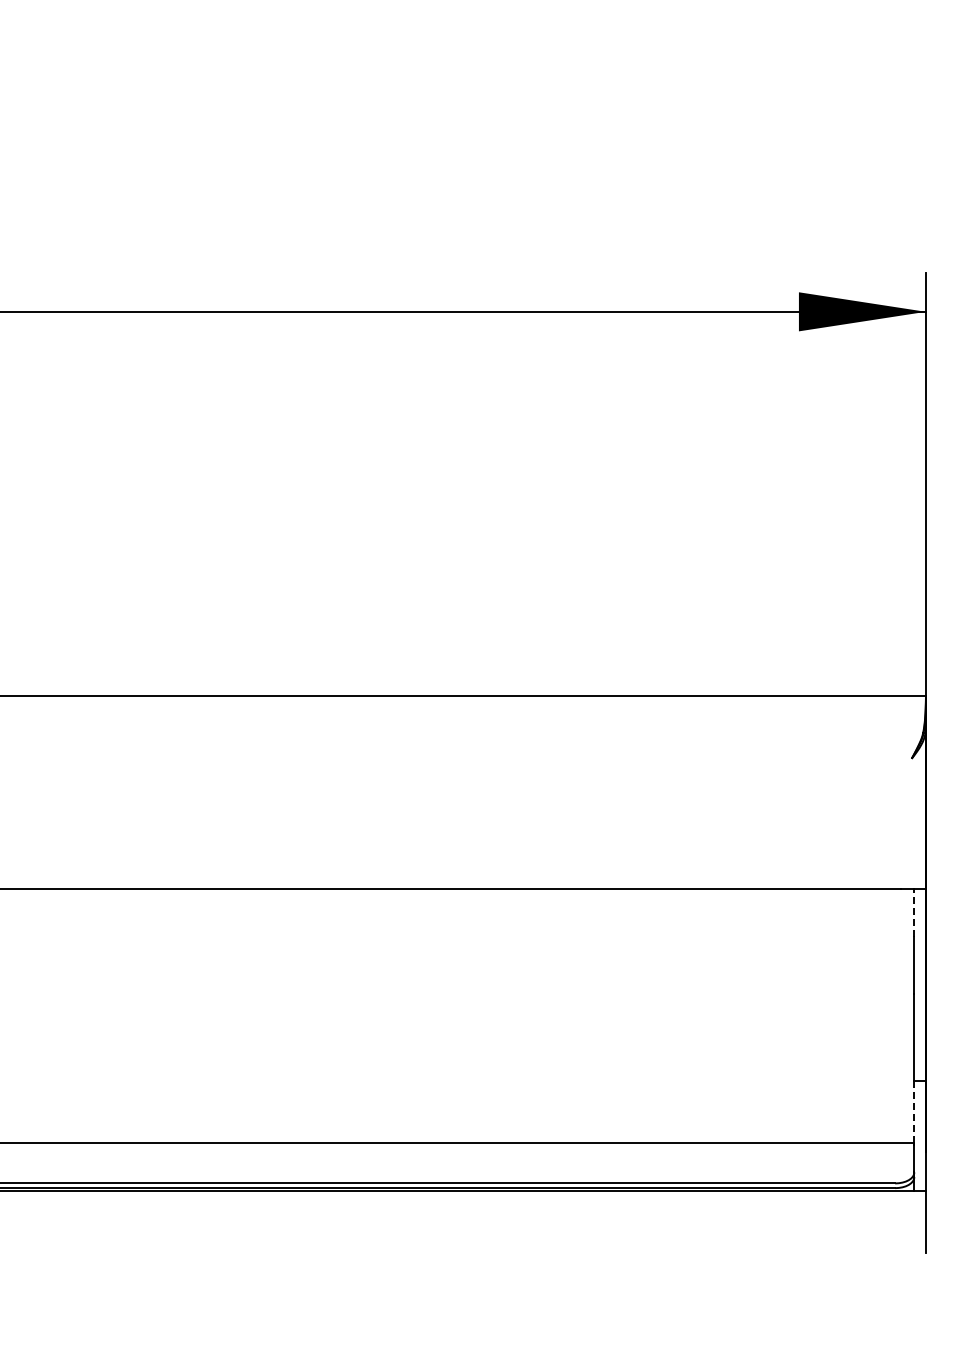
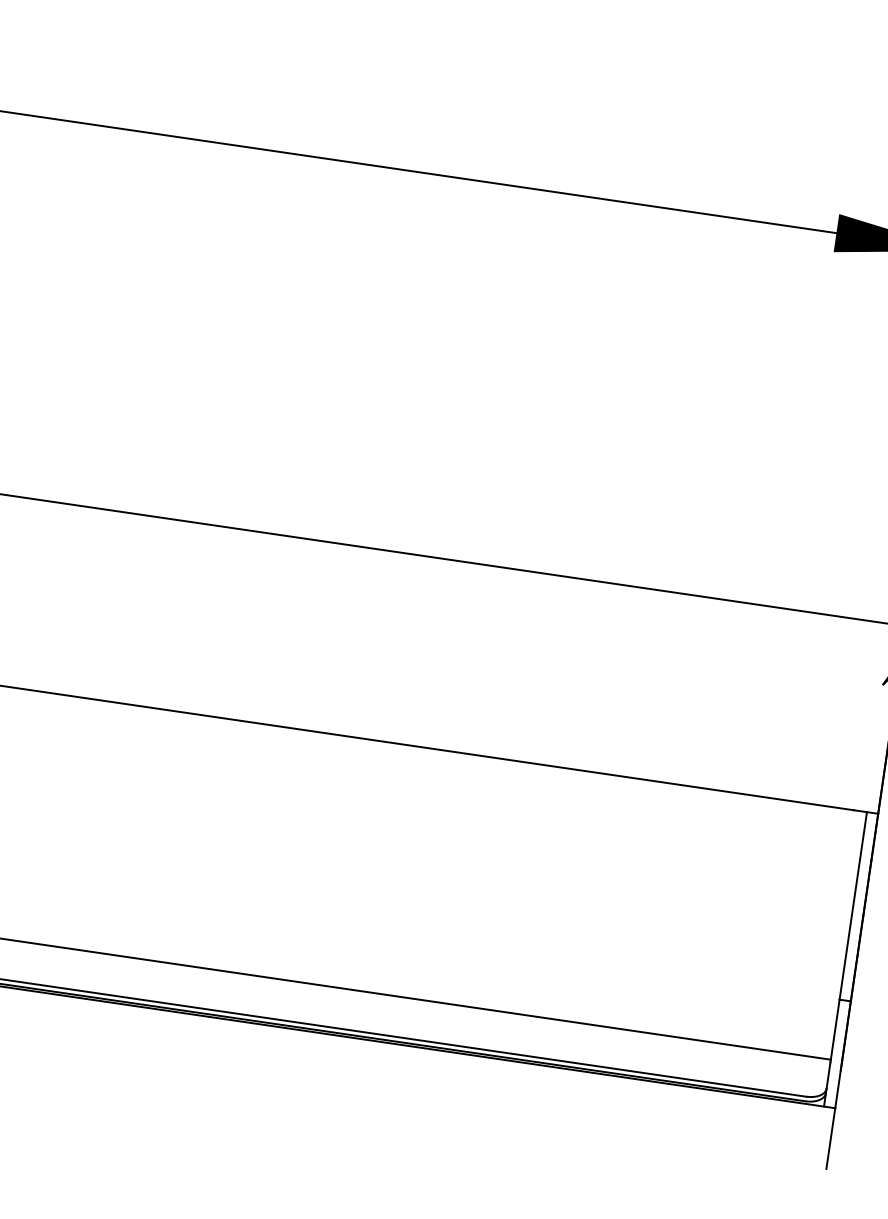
line: (914, 912) -> (863, 835), dashed -> solid
line: (914, 1111) -> (835, 1029), dashed -> solid

